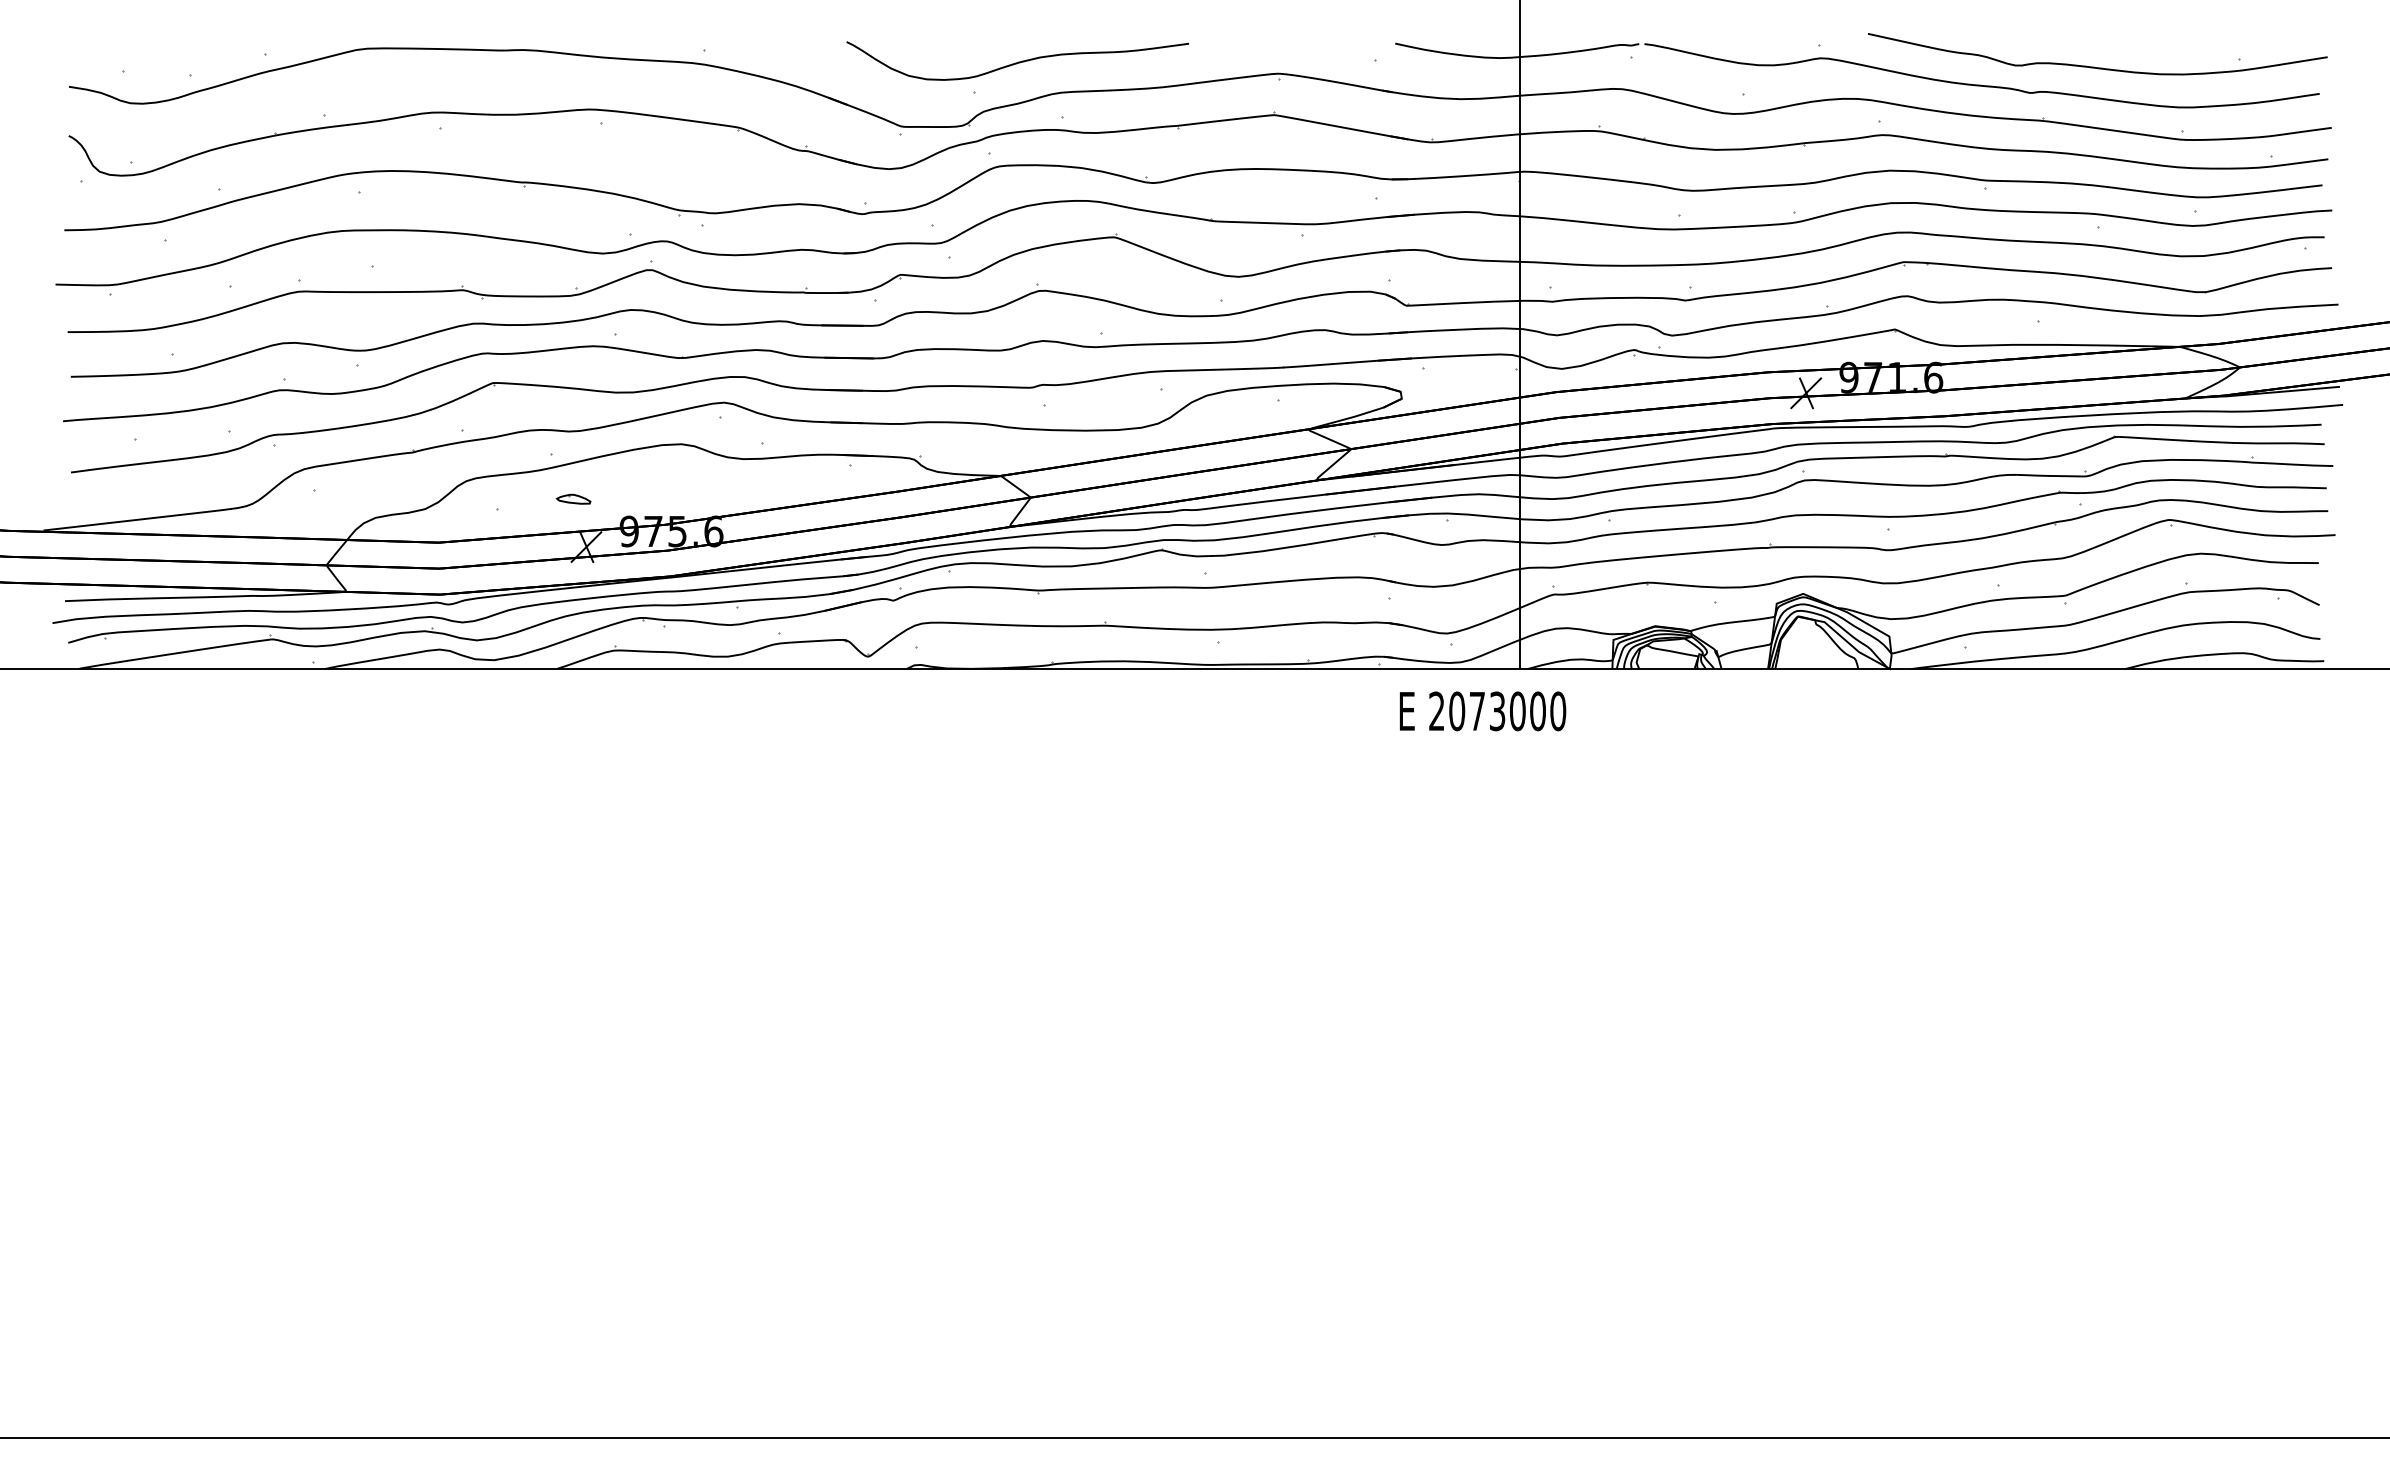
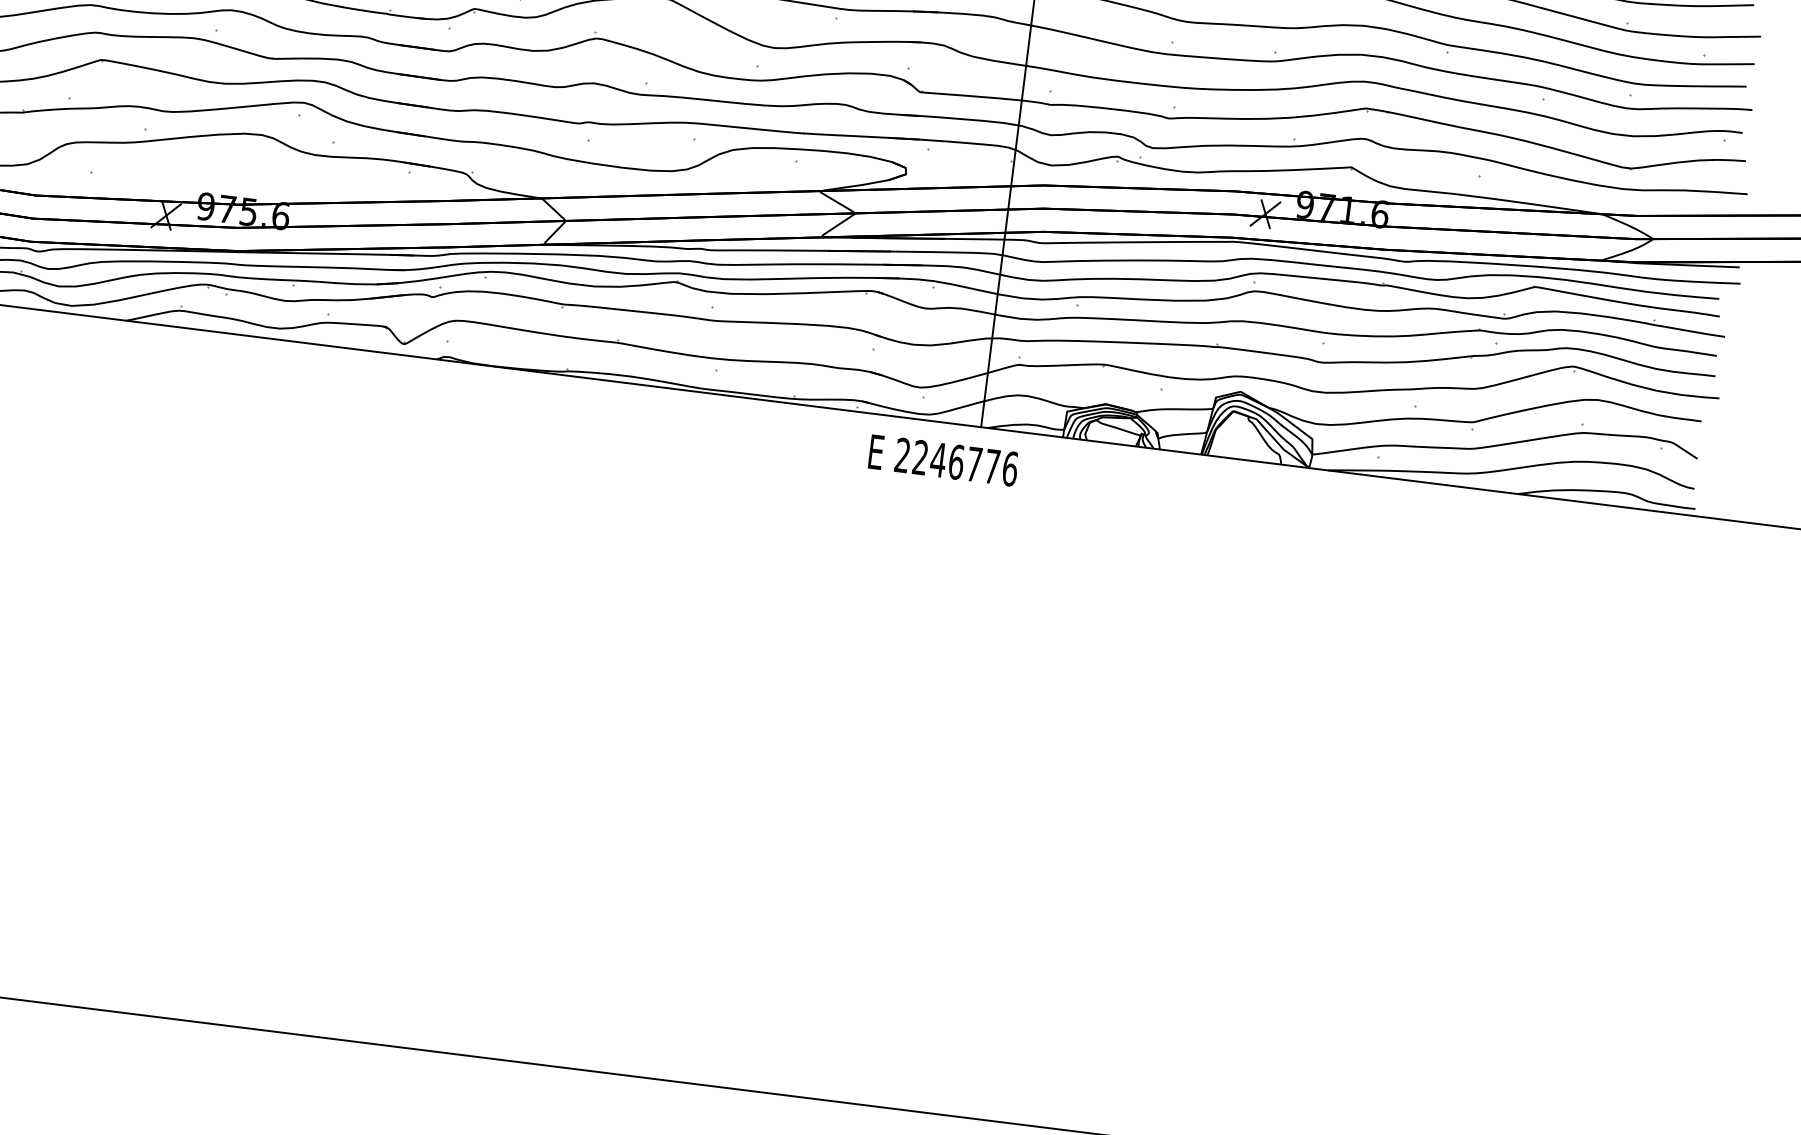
part: (573, 498) -> (160, 171), removed
text: (1507, 711) -> (965, 463), 2073000 -> 2246776

